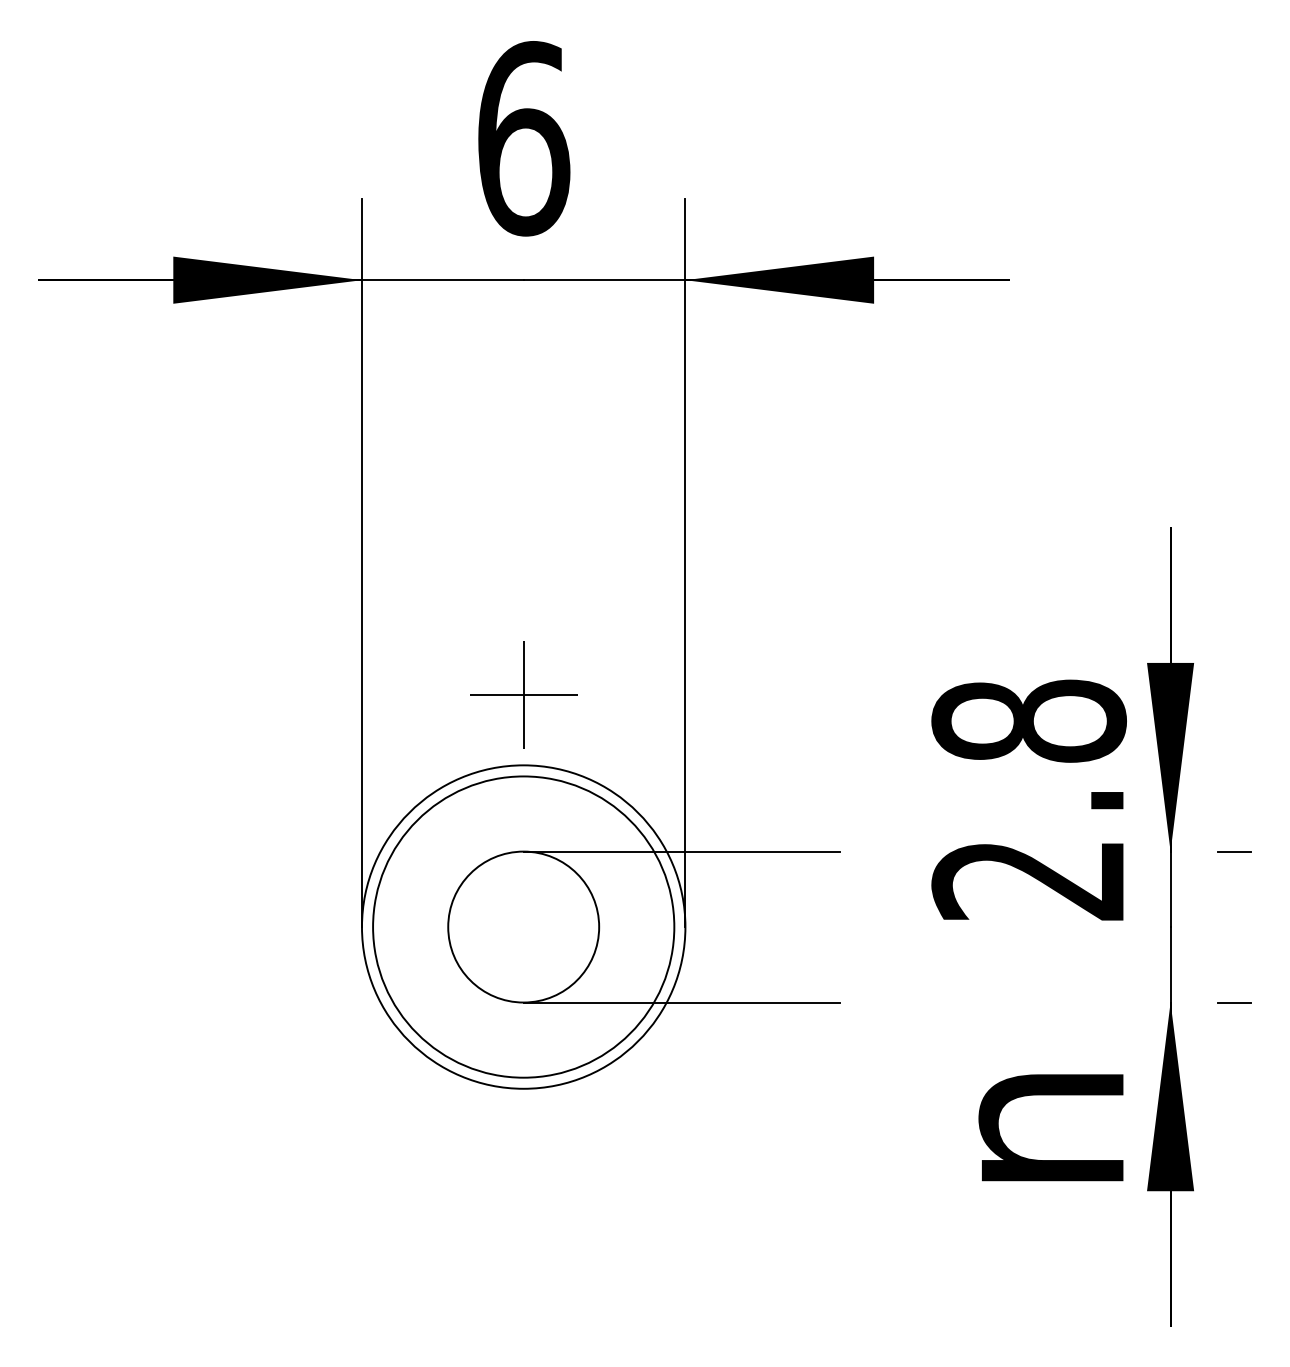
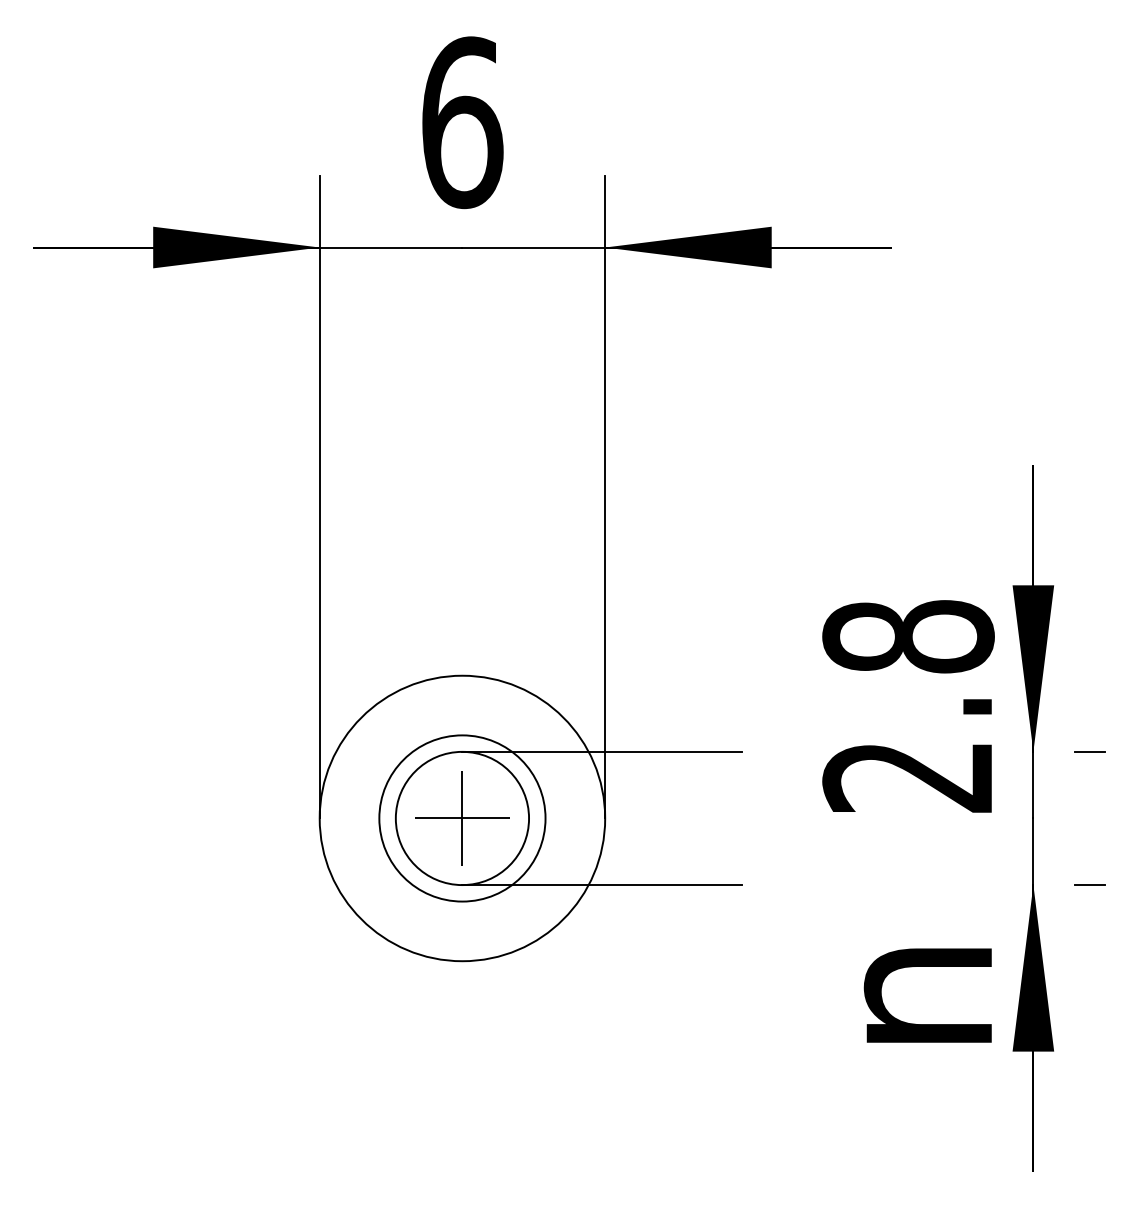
part: (523, 694) -> (462, 817), moved
circle: (523, 926) -> (462, 817), size x0.62

